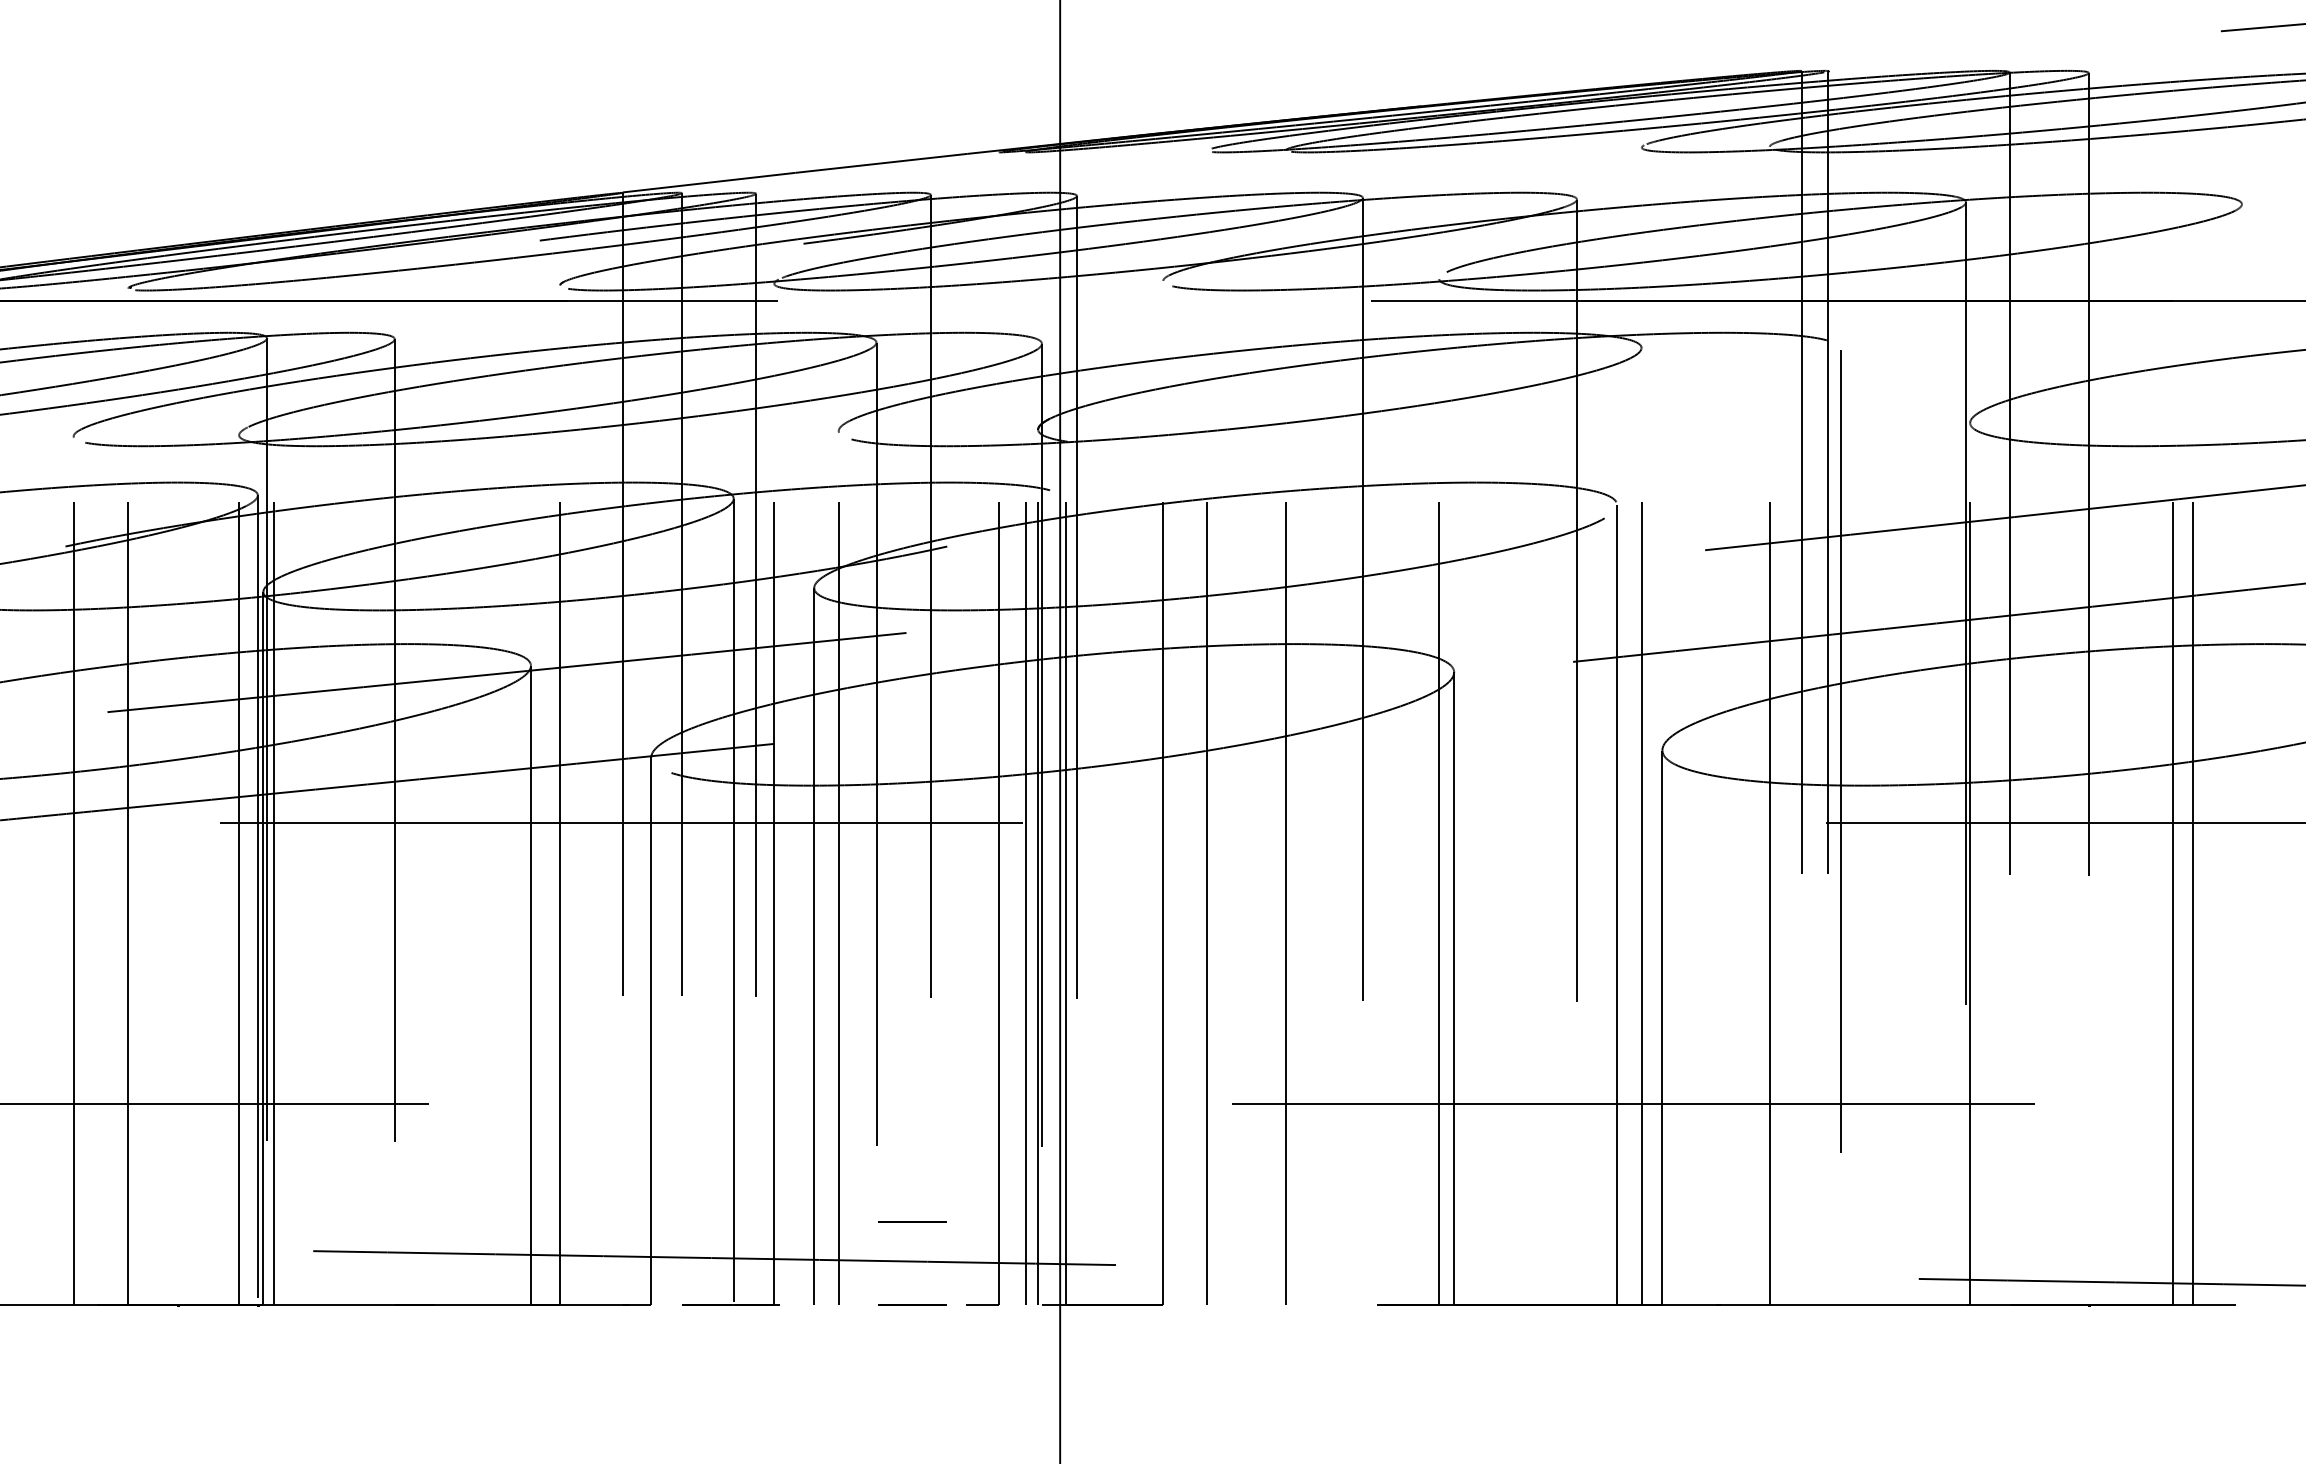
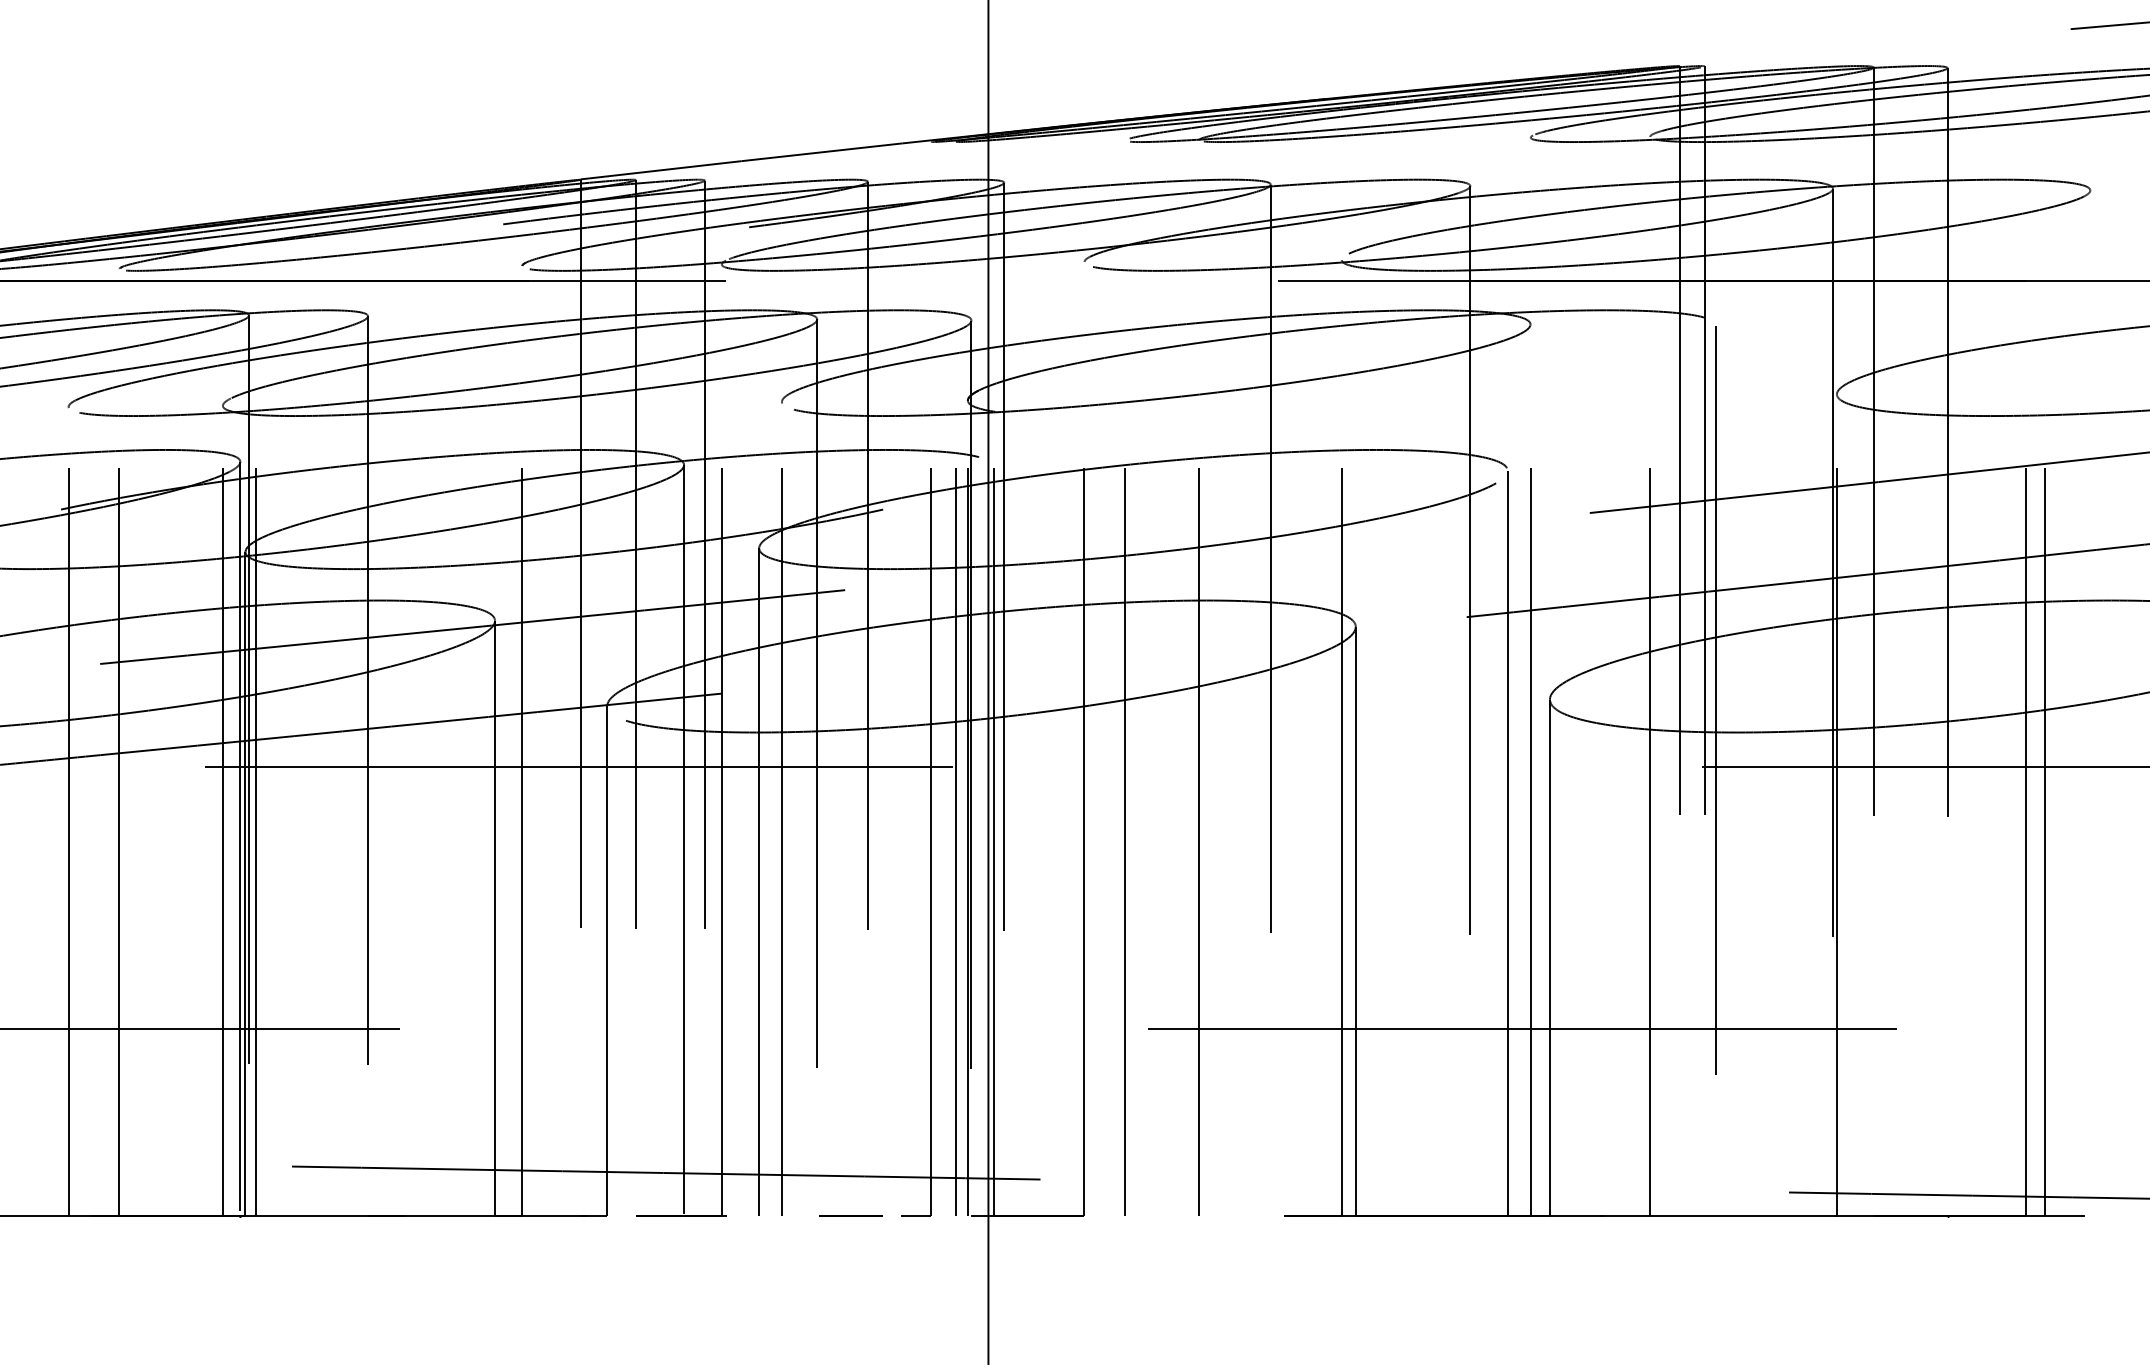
line: (912, 1221) -> (850, 1138), removed

